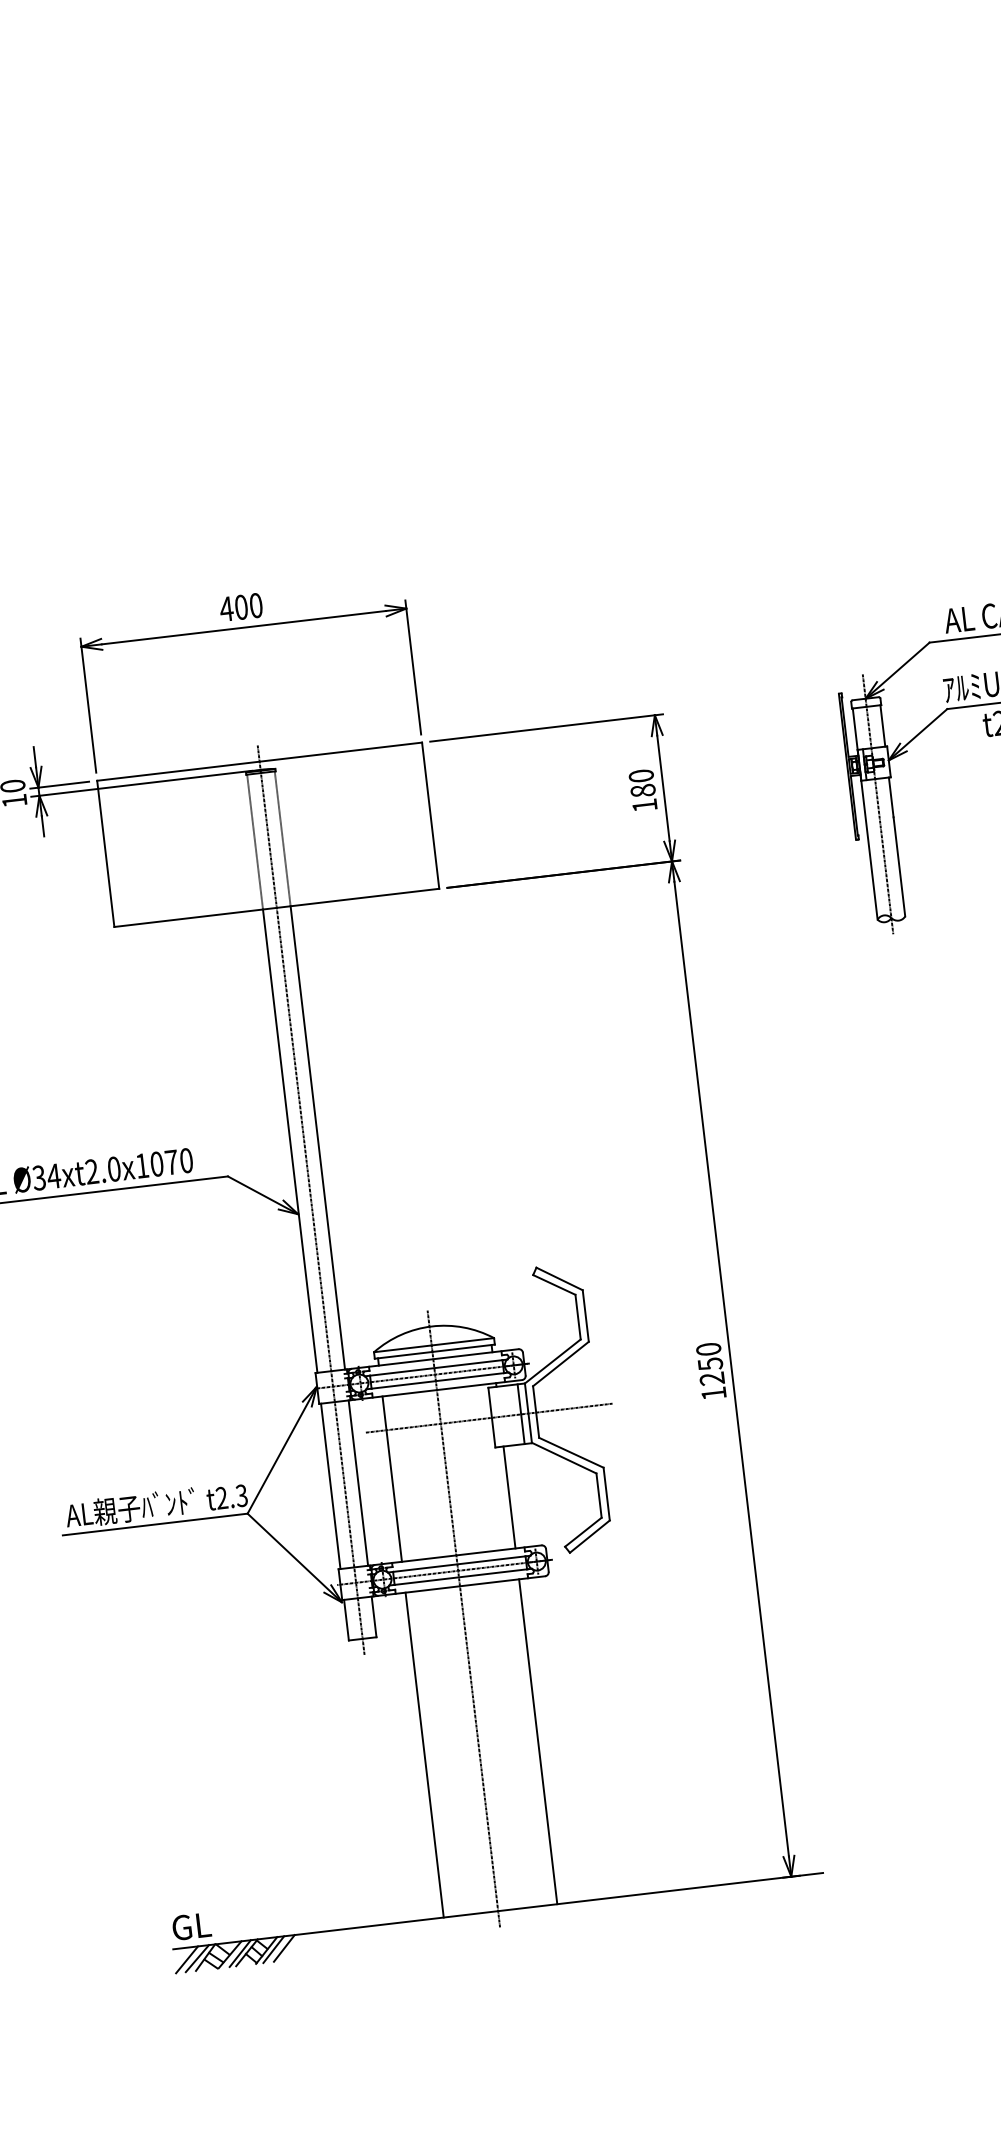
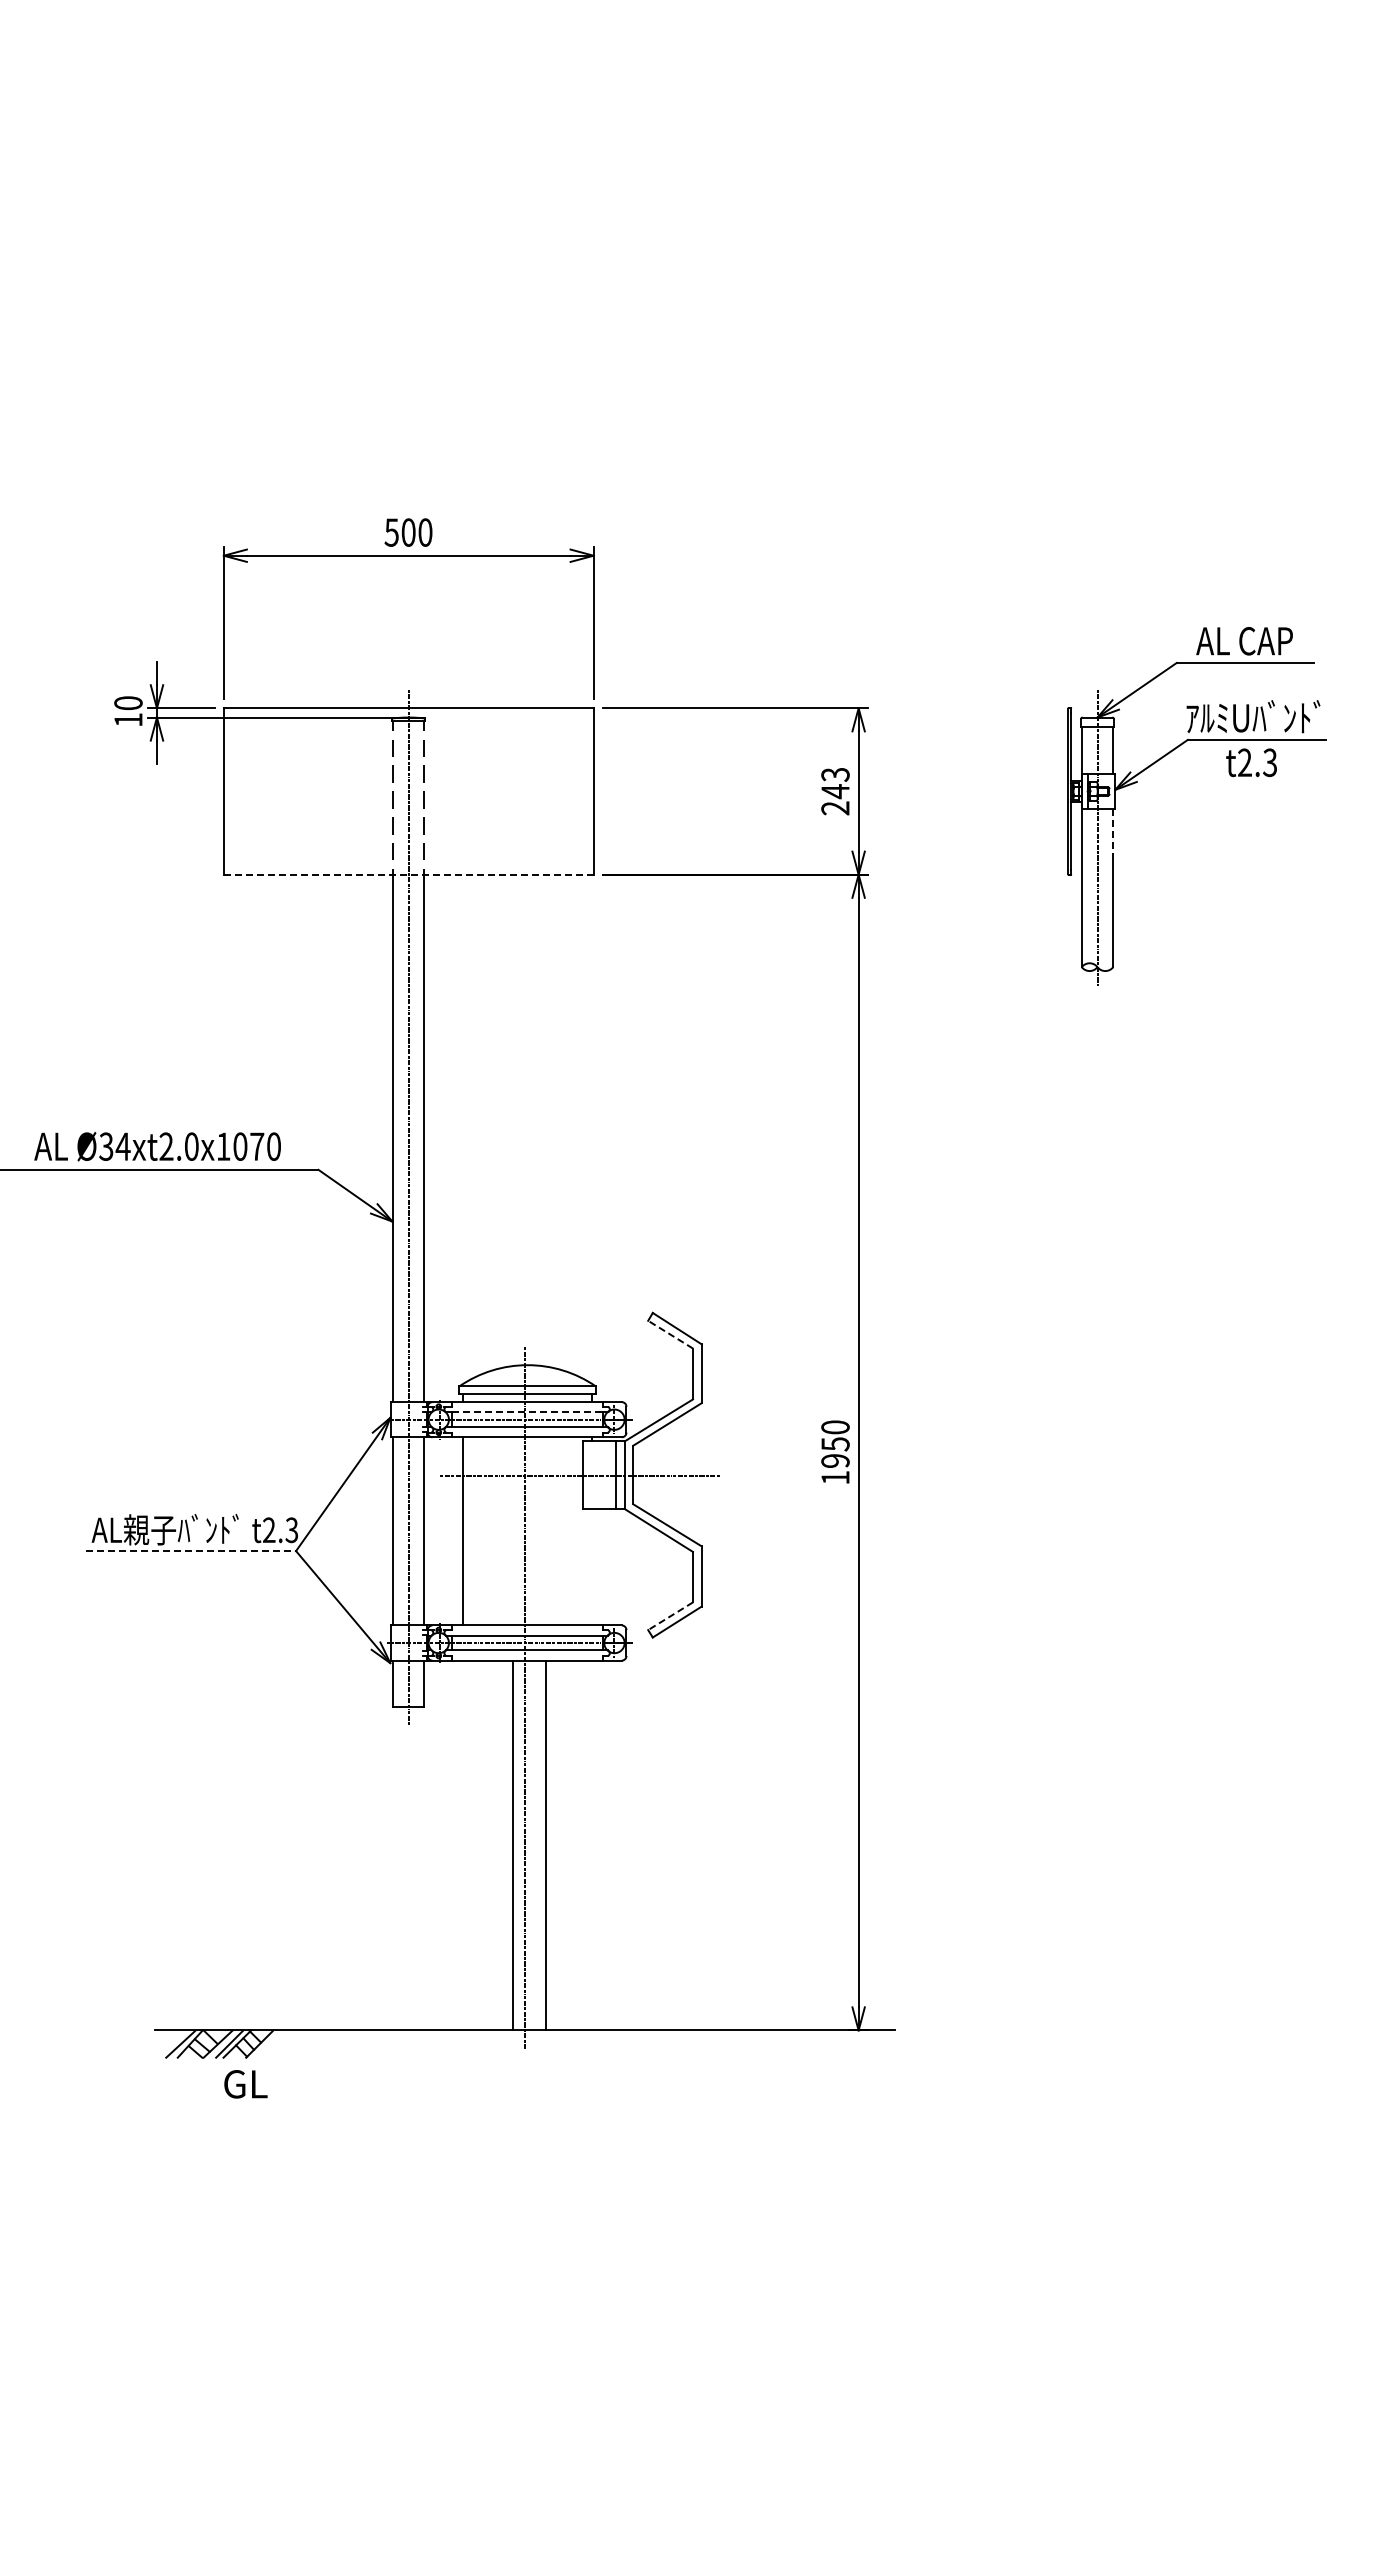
text: (226, 609) -> (391, 532), 400 -> 500
text: (643, 790) -> (835, 791), 180 -> 243
line: (891, 797) -> (1113, 831), solid -> dashed
line: (276, 907) -> (408, 874), solid -> dashed
line: (554, 1284) -> (670, 1334), solid -> dashed
line: (436, 1368) -> (527, 1412), solid -> dashed
text: (712, 1378) -> (835, 1460), 1250 -> 1950
line: (509, 1497) -> (592, 1567), removed
line: (155, 1524) -> (191, 1551), solid -> dashed
line: (583, 1532) -> (670, 1616), solid -> dashed
line: (538, 1741) -> (546, 1845), moved
line: (425, 1755) -> (513, 1845), moved
text: (191, 1926) -> (245, 2084), moved
line: (283, 1947) -> (279, 2043), removed
line: (273, 1949) -> (267, 2043), removed
line: (187, 1959) -> (169, 2043), removed

